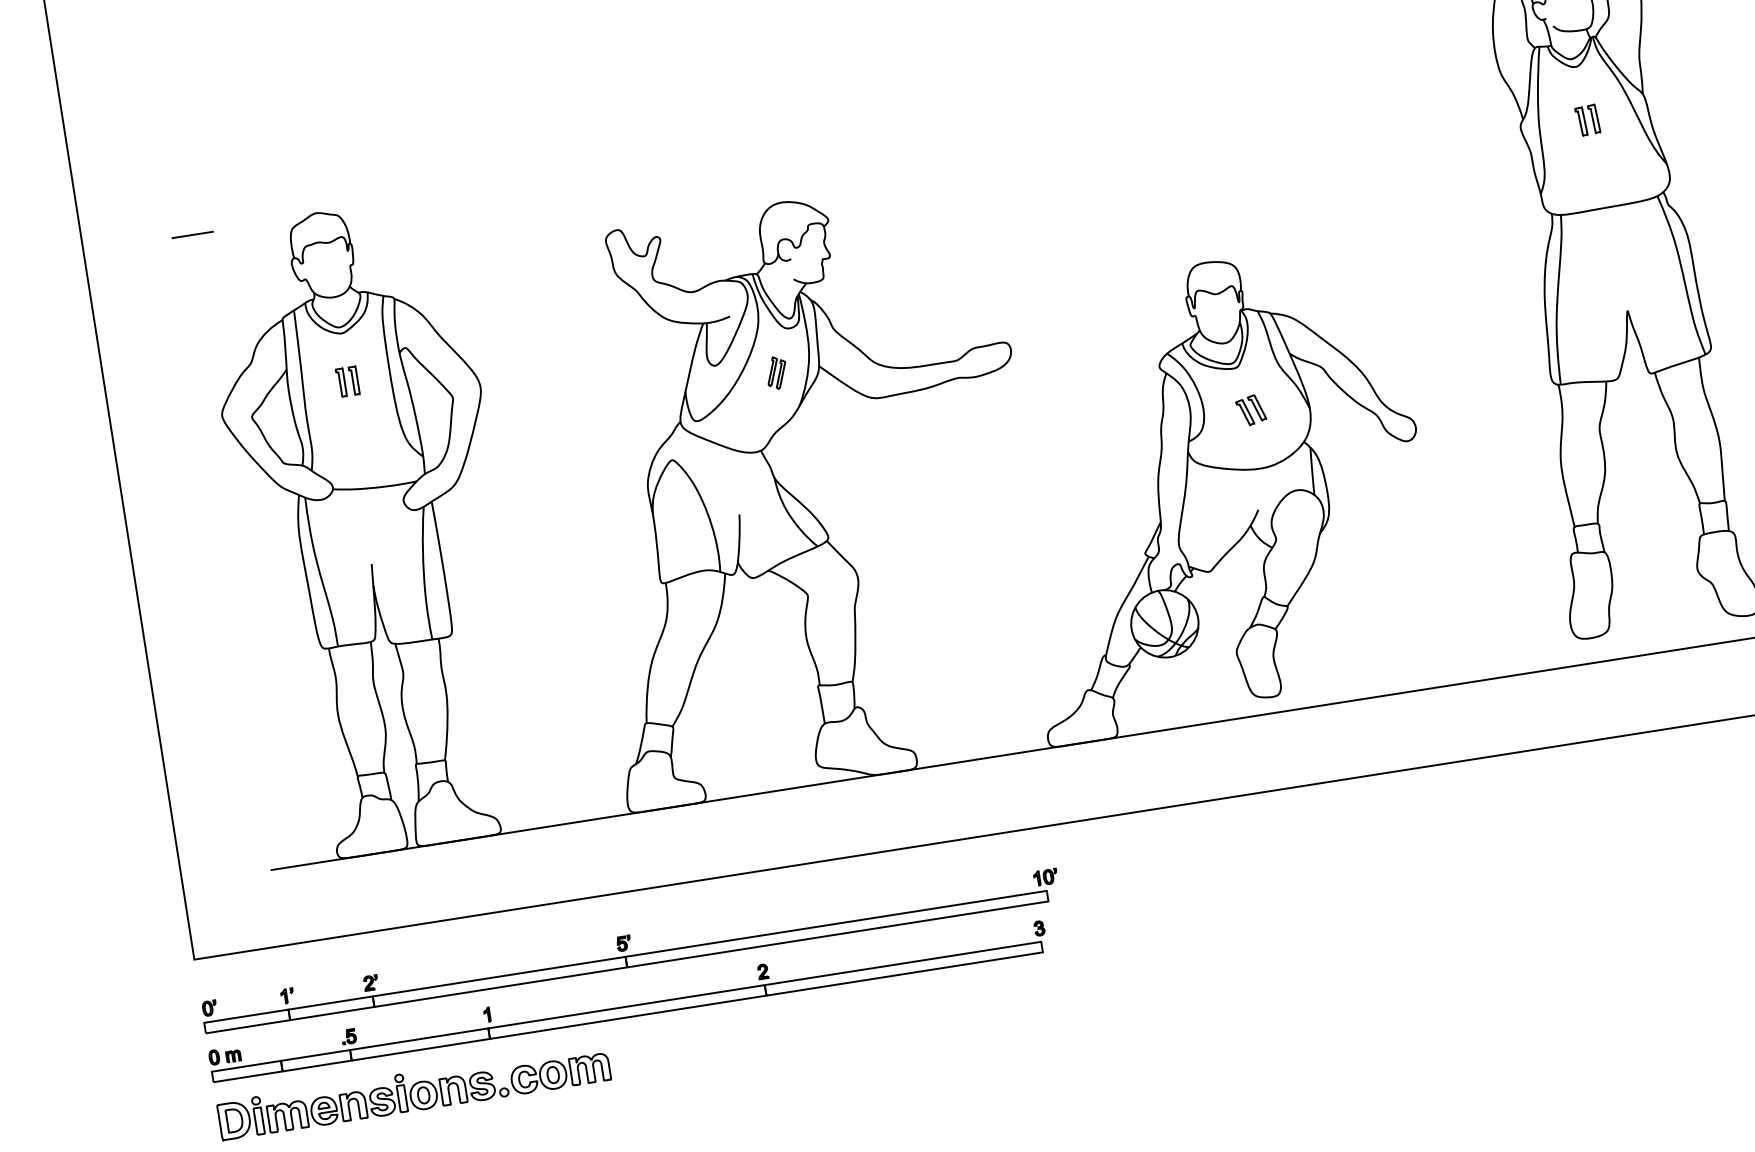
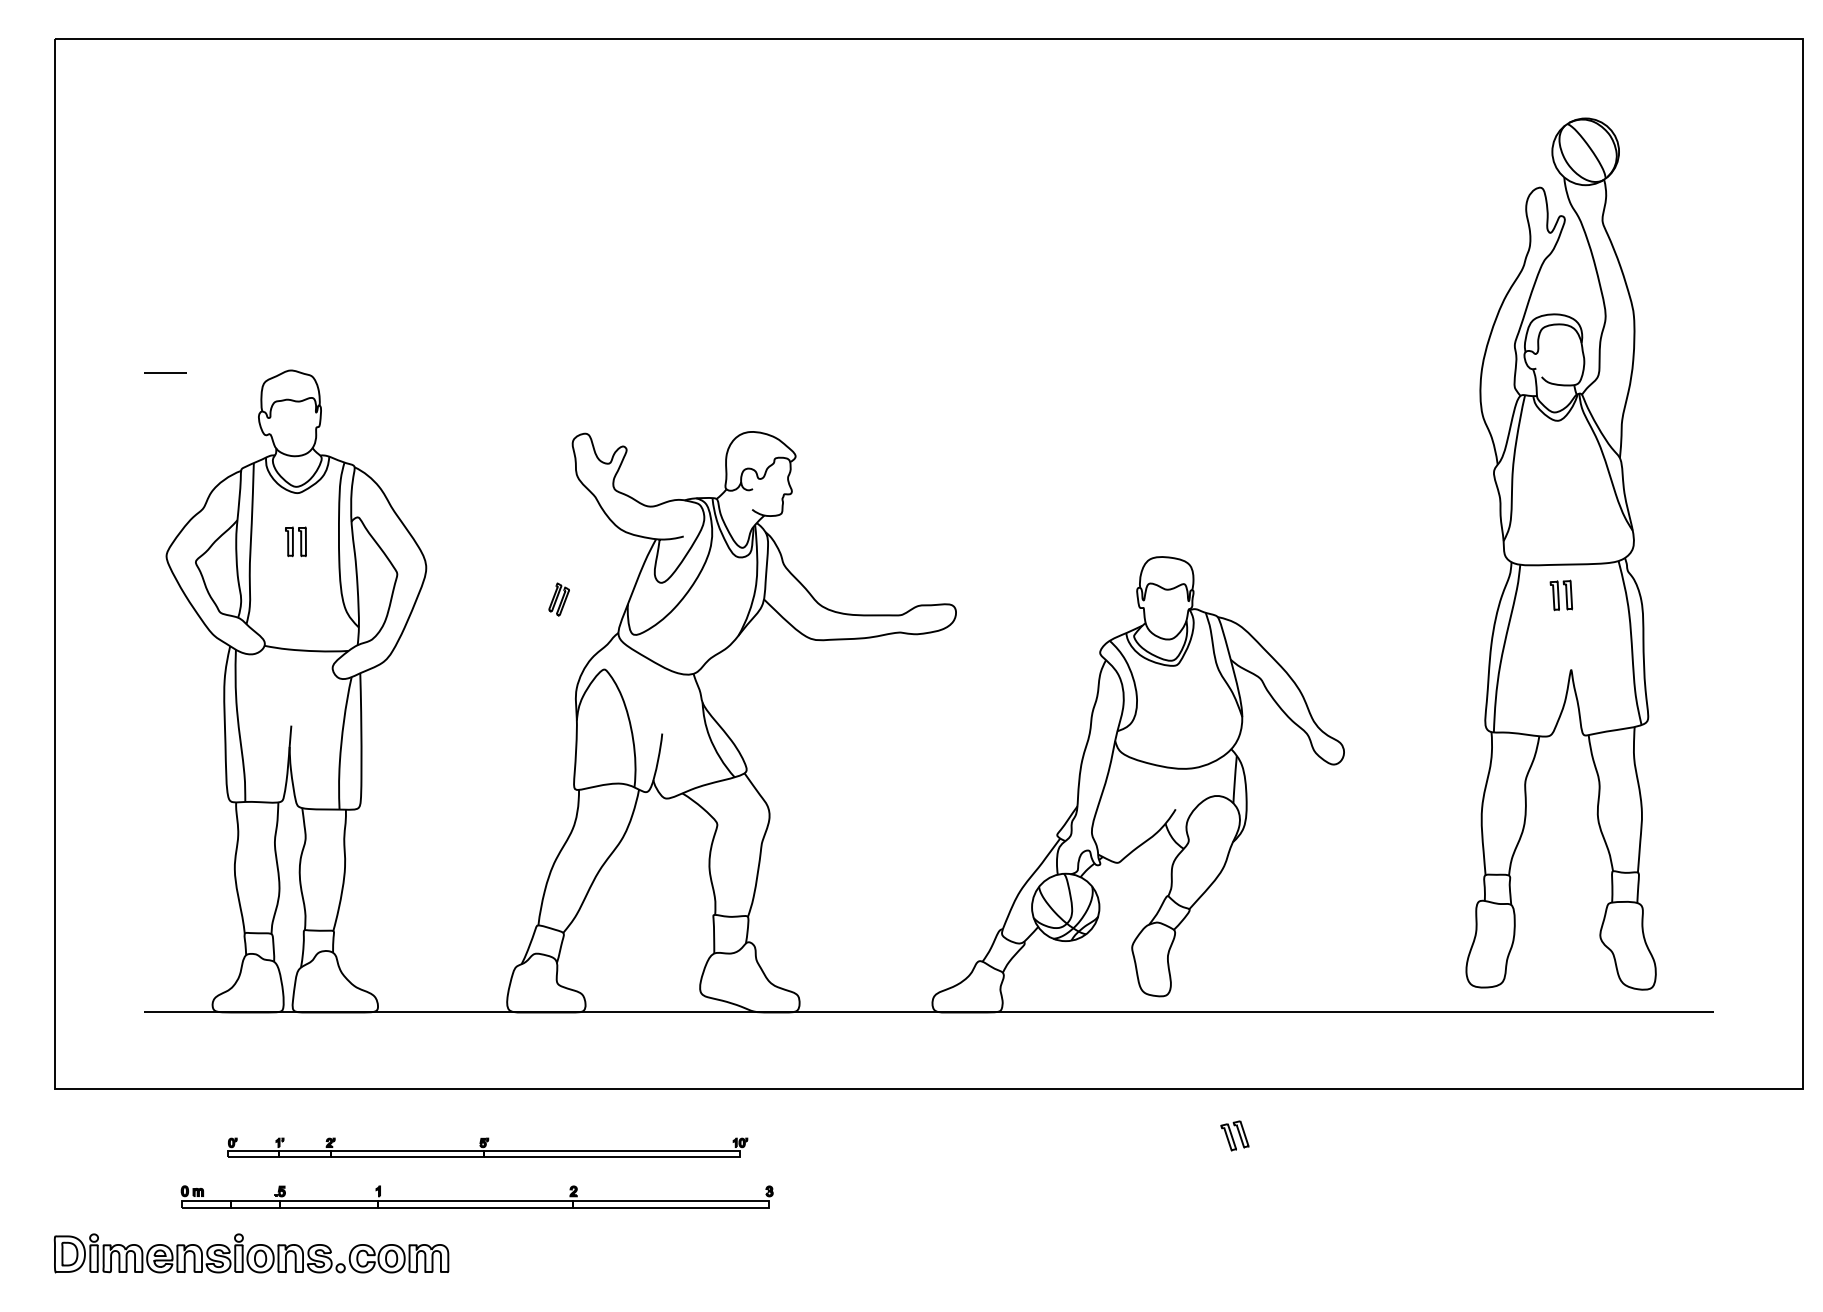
part: (1587, 120) -> (1561, 595), moved
part: (776, 373) -> (558, 599), moved
part: (1250, 410) -> (1234, 1135), moved
part: (630, 950) -> (487, 1147), size x0.6
part: (628, 1000) -> (477, 1196), size x0.7

